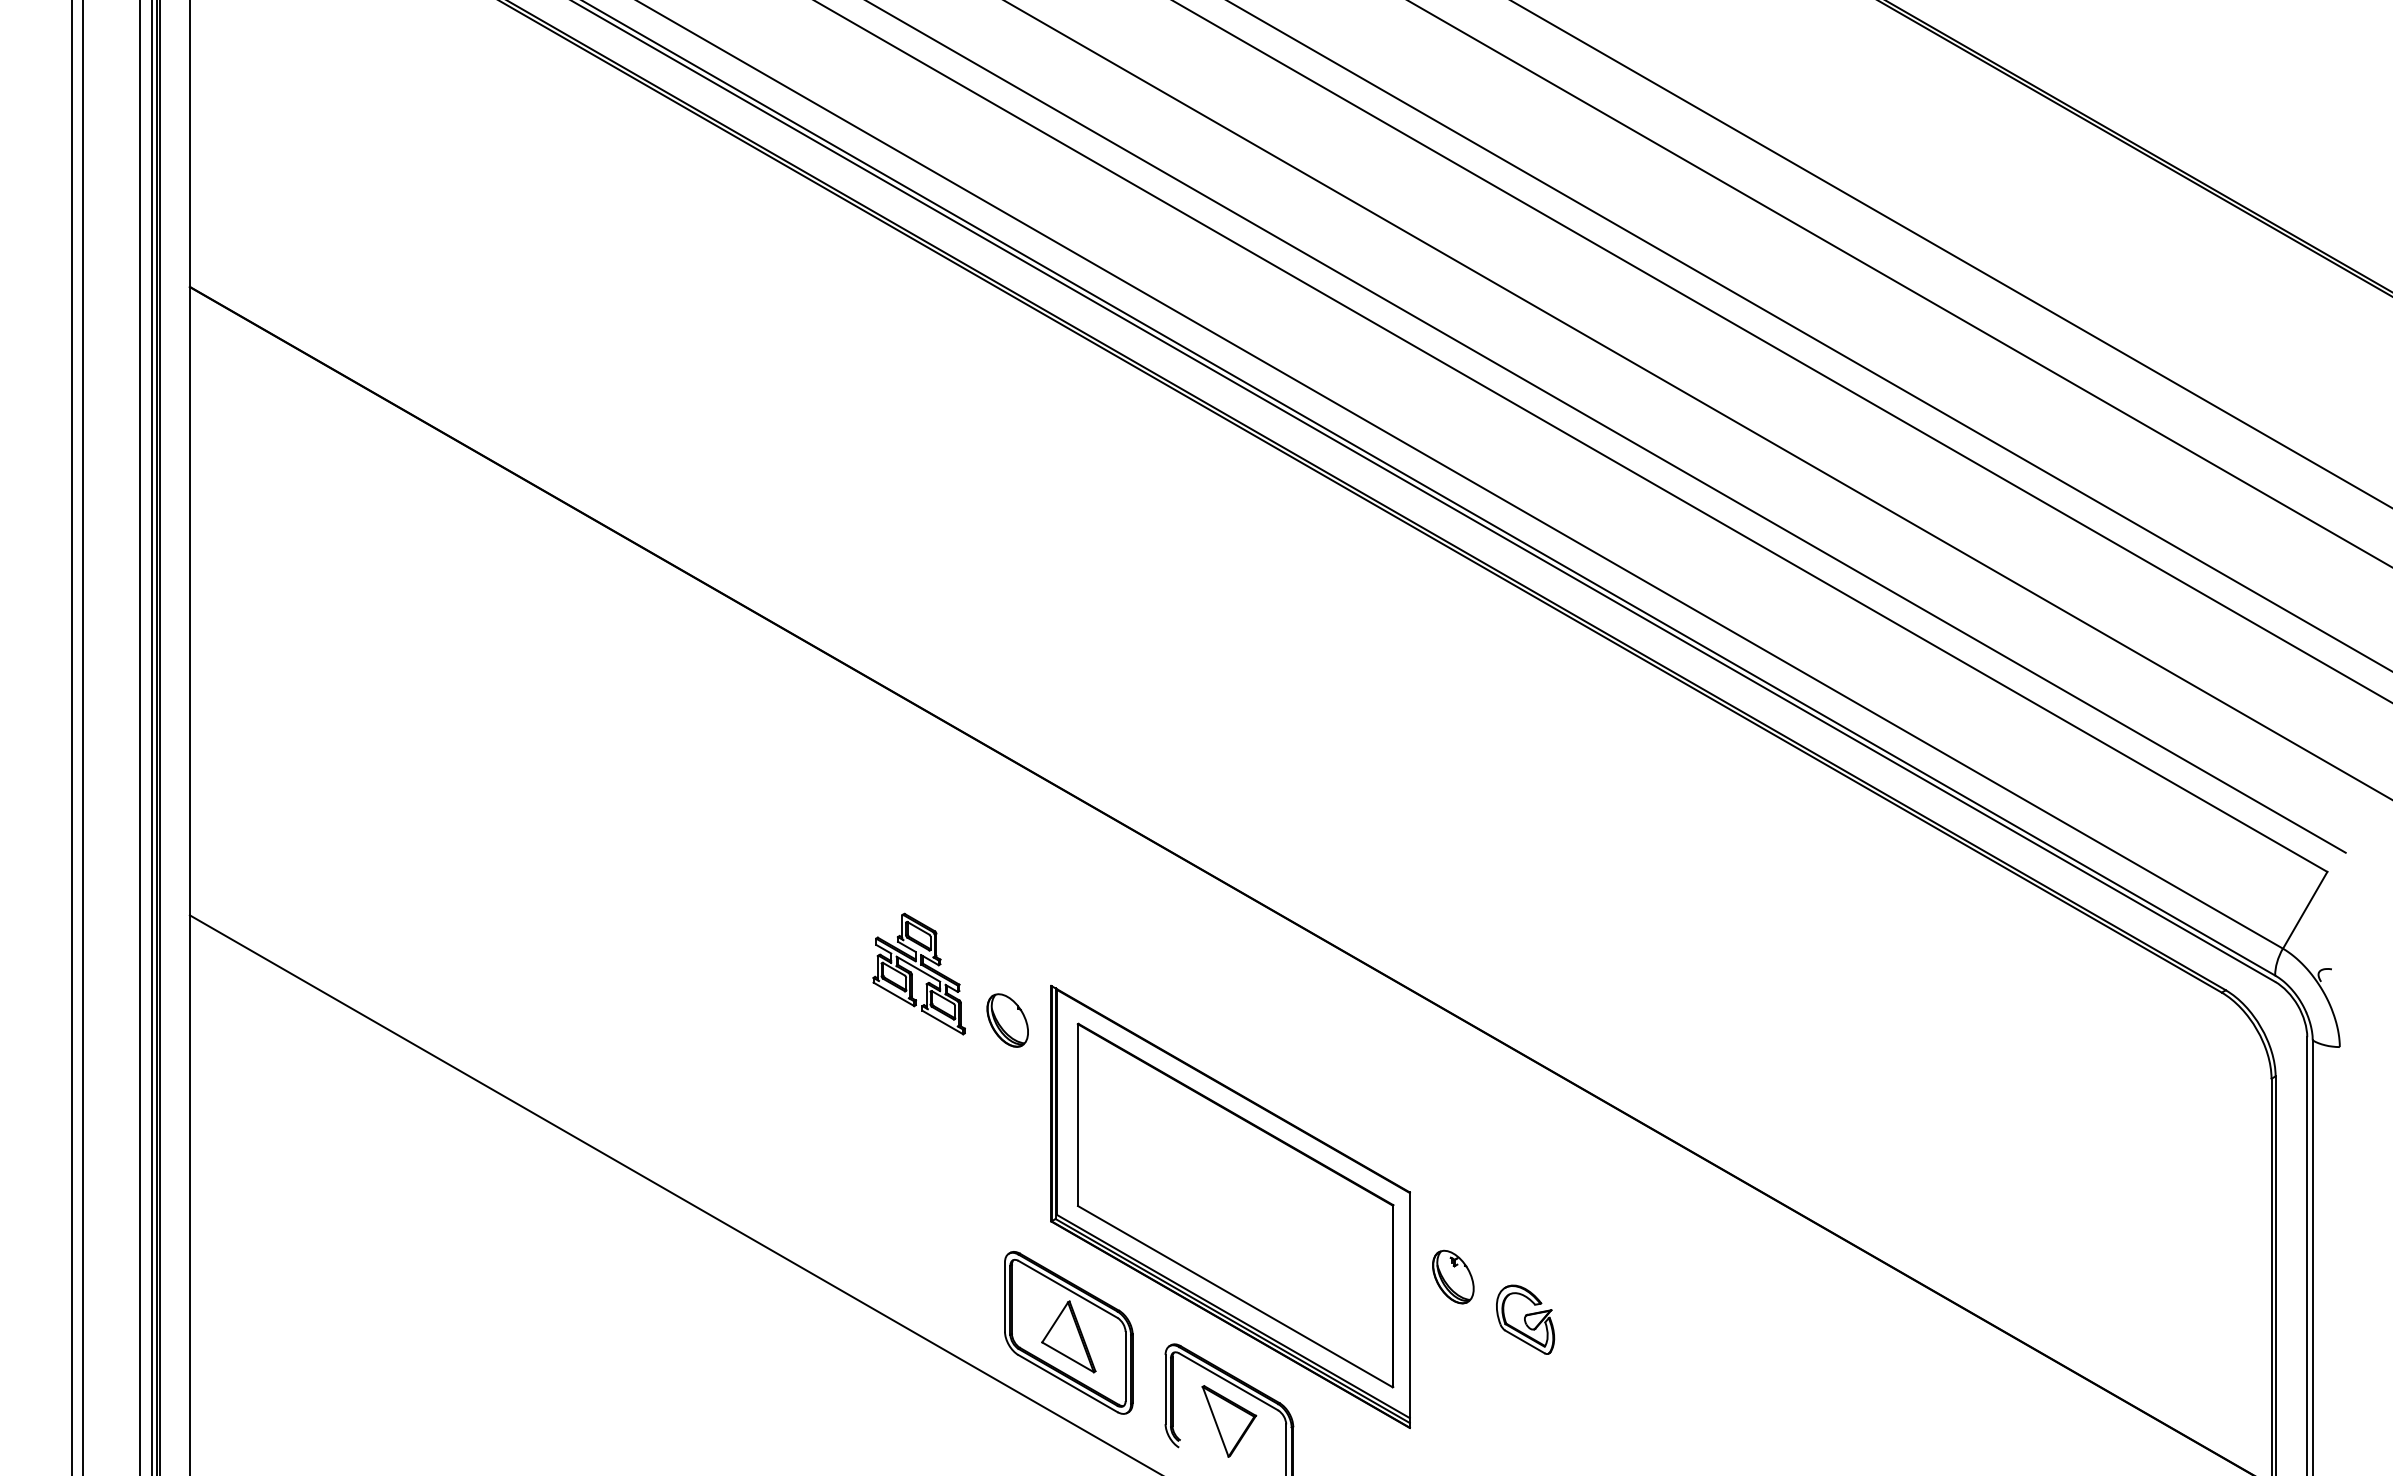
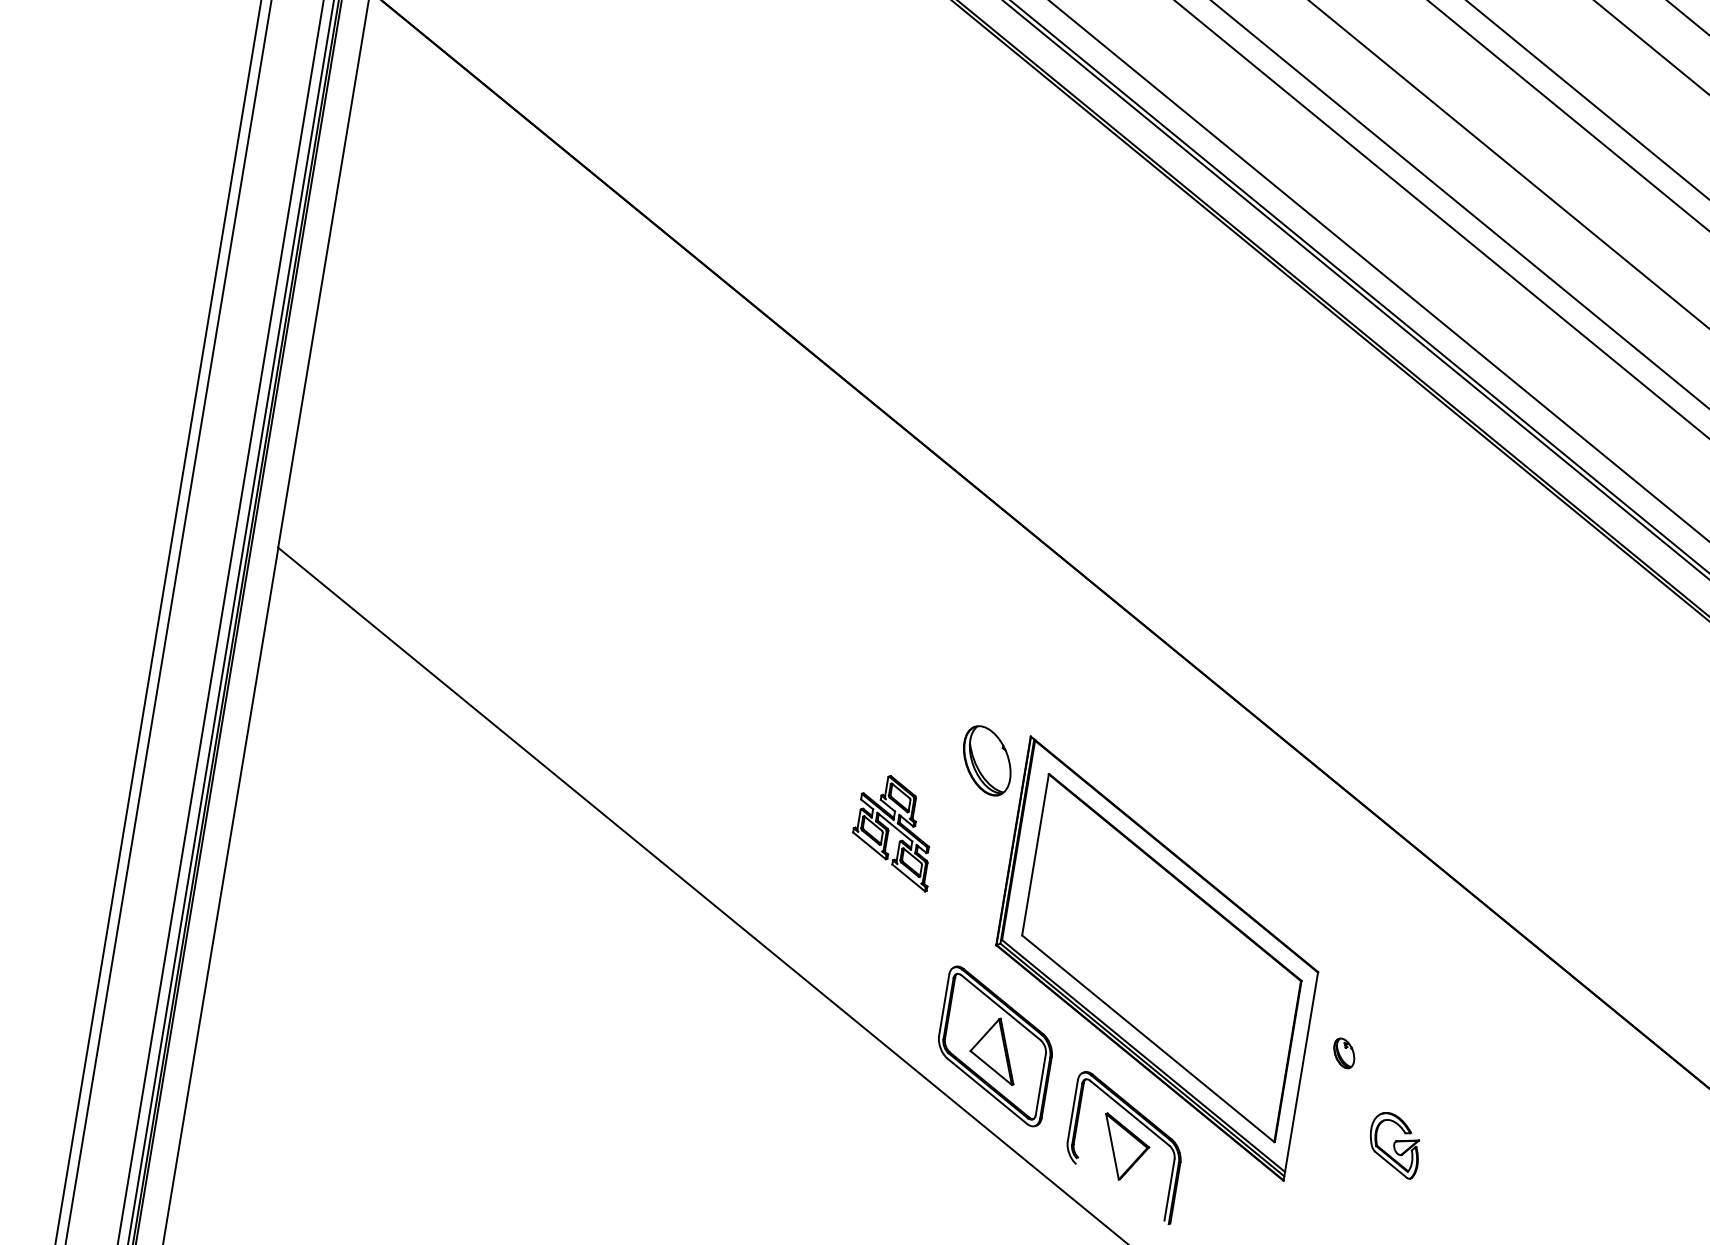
part: (918, 973) -> (894, 830), moved
part: (1007, 1020) -> (986, 760), size x1.4
part: (1453, 1276) -> (1344, 1052), size x0.6
part: (1525, 1319) -> (1394, 1144), moved

